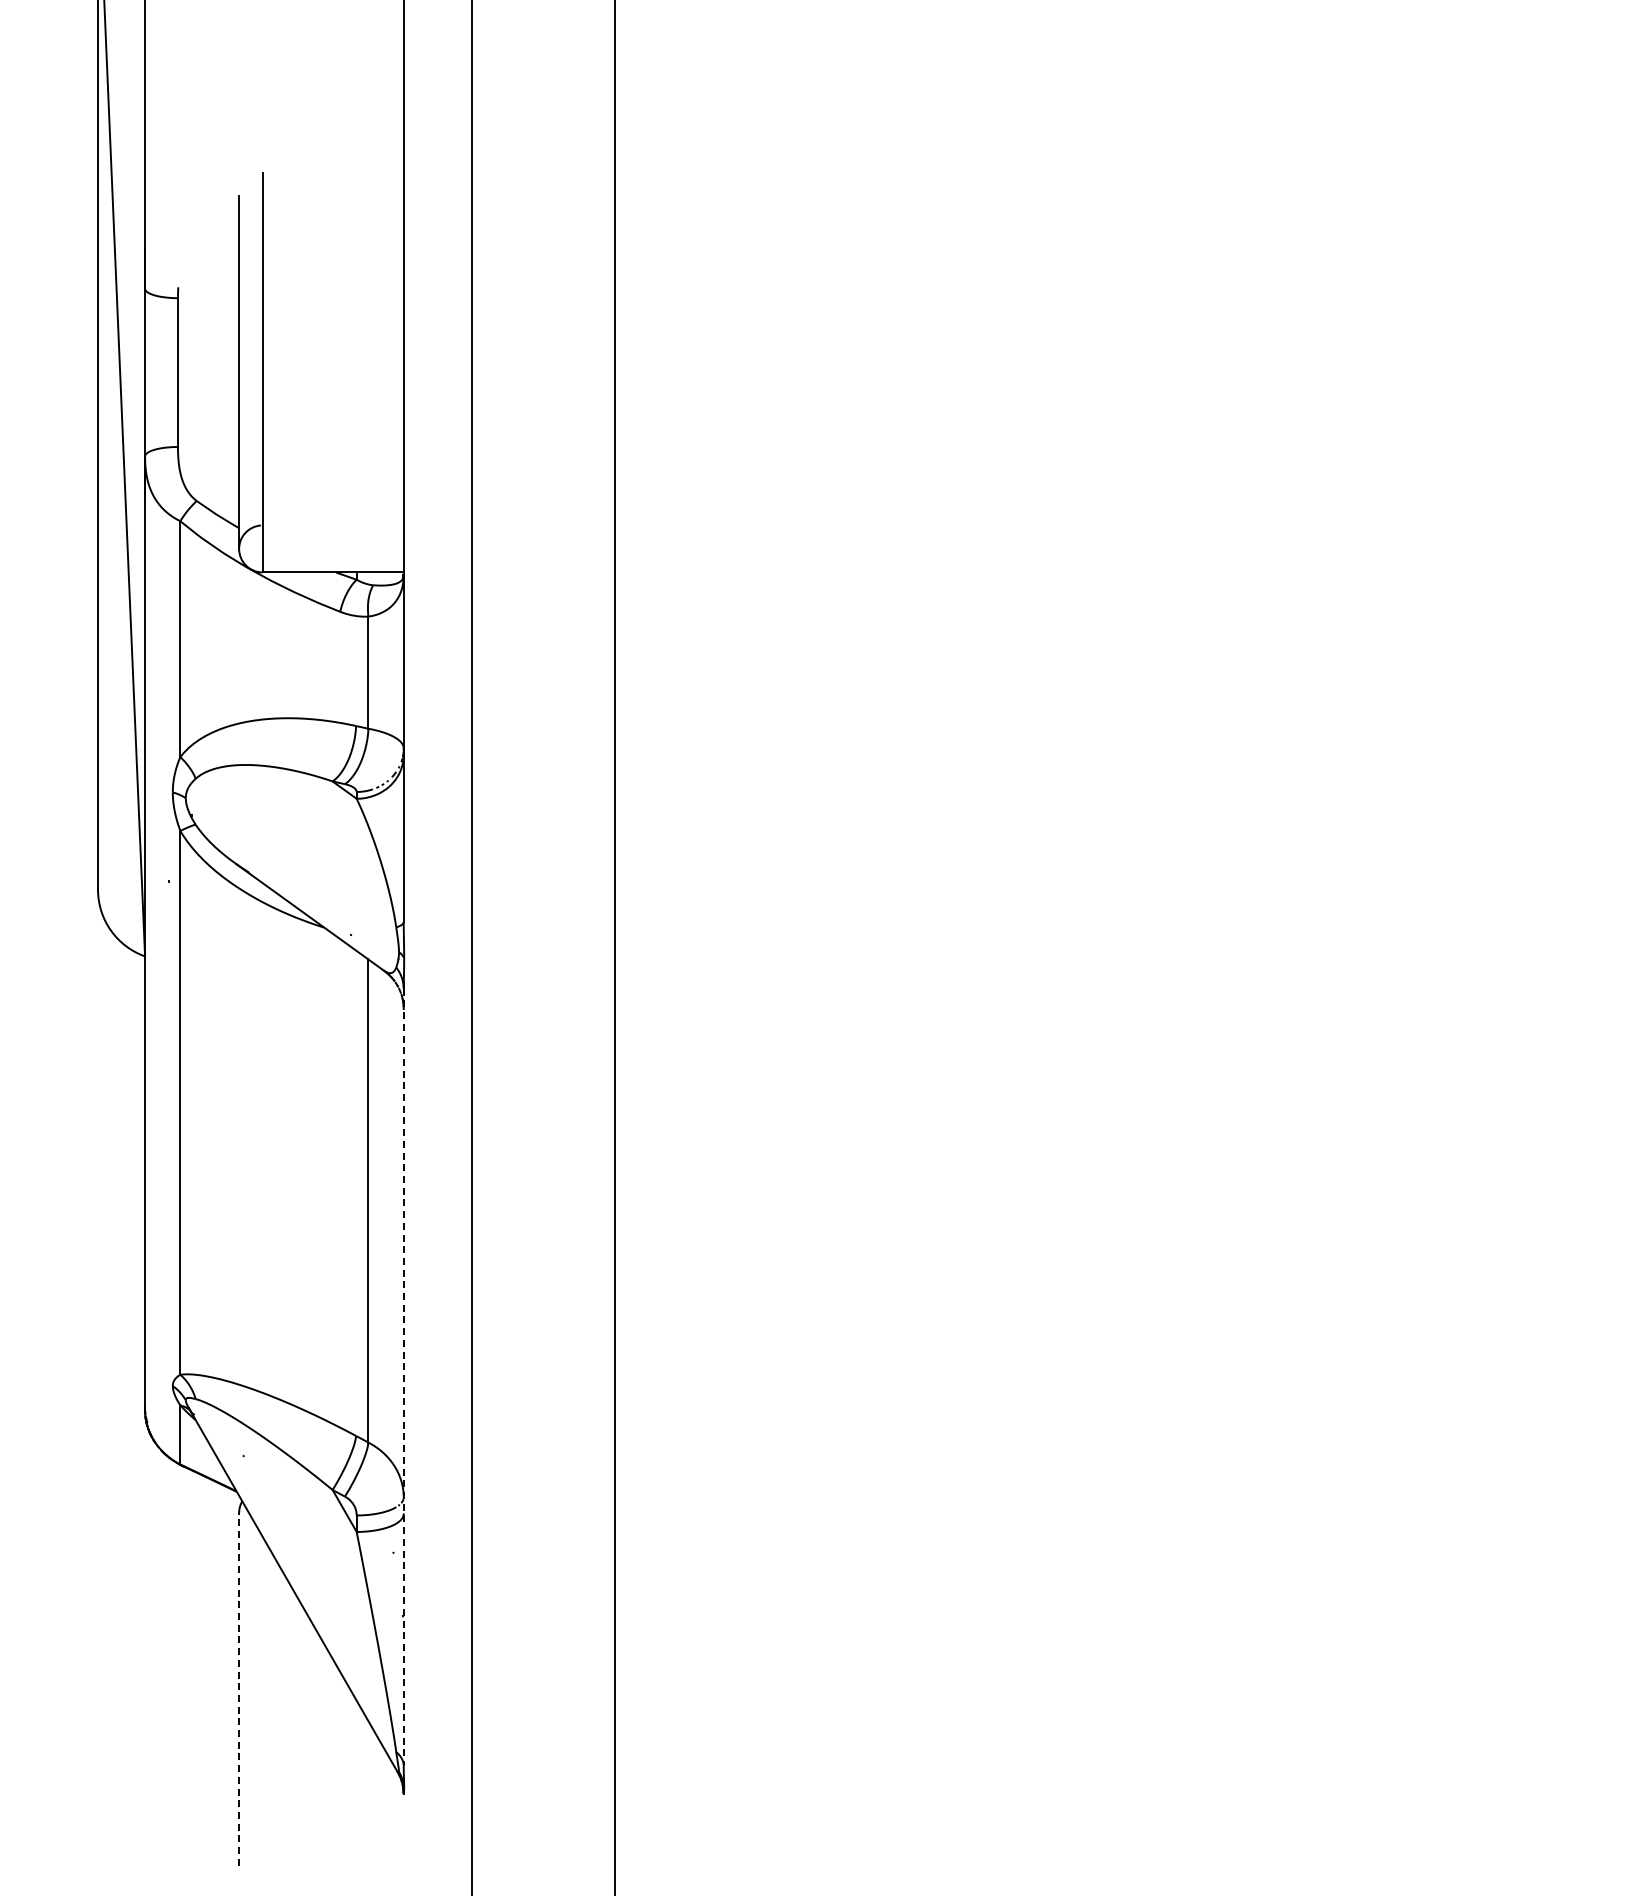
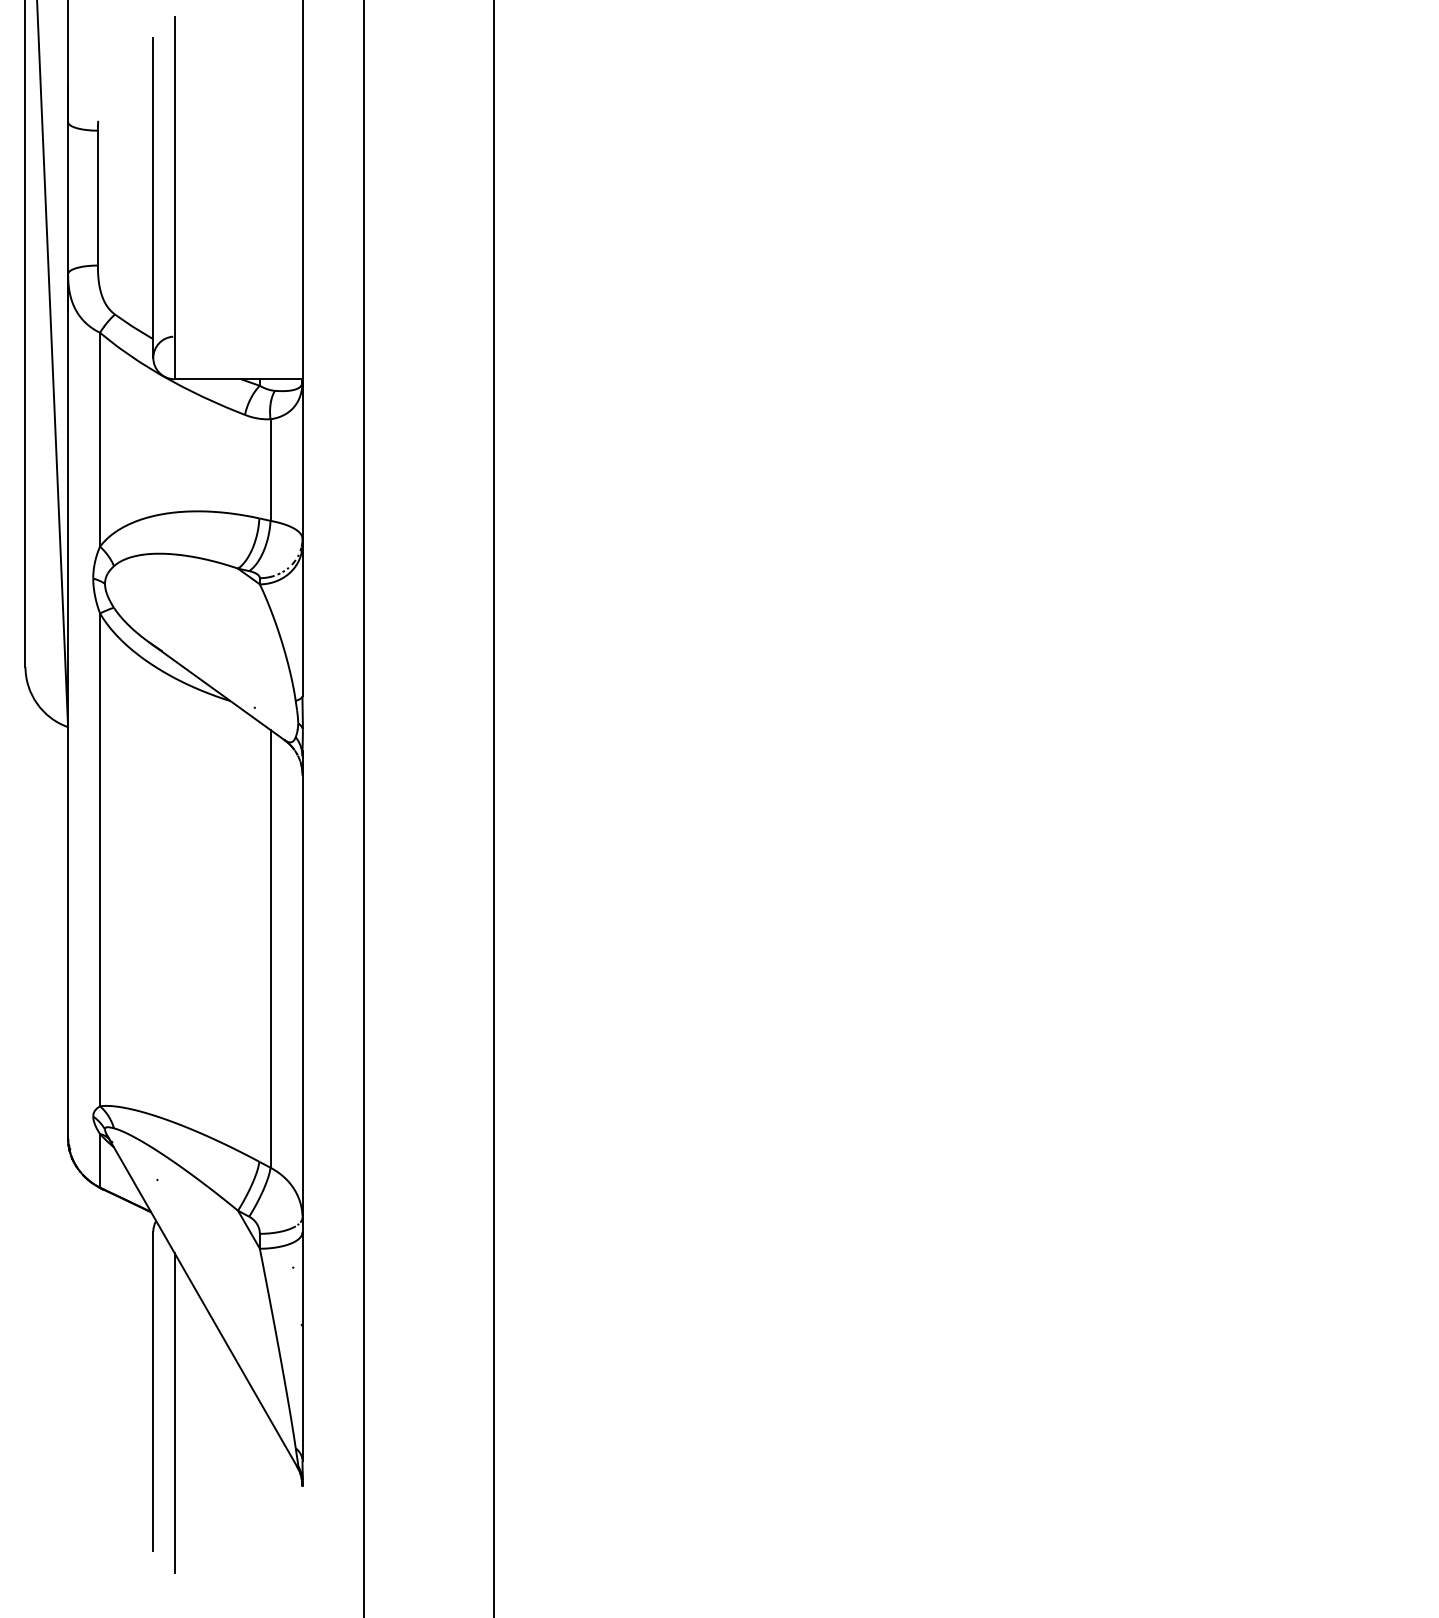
line: (403, 1377) -> (302, 1108), dashed -> solid
line: (239, 1688) -> (153, 1390), dashed -> solid
line: (262, 1712) -> (174, 1412), added

